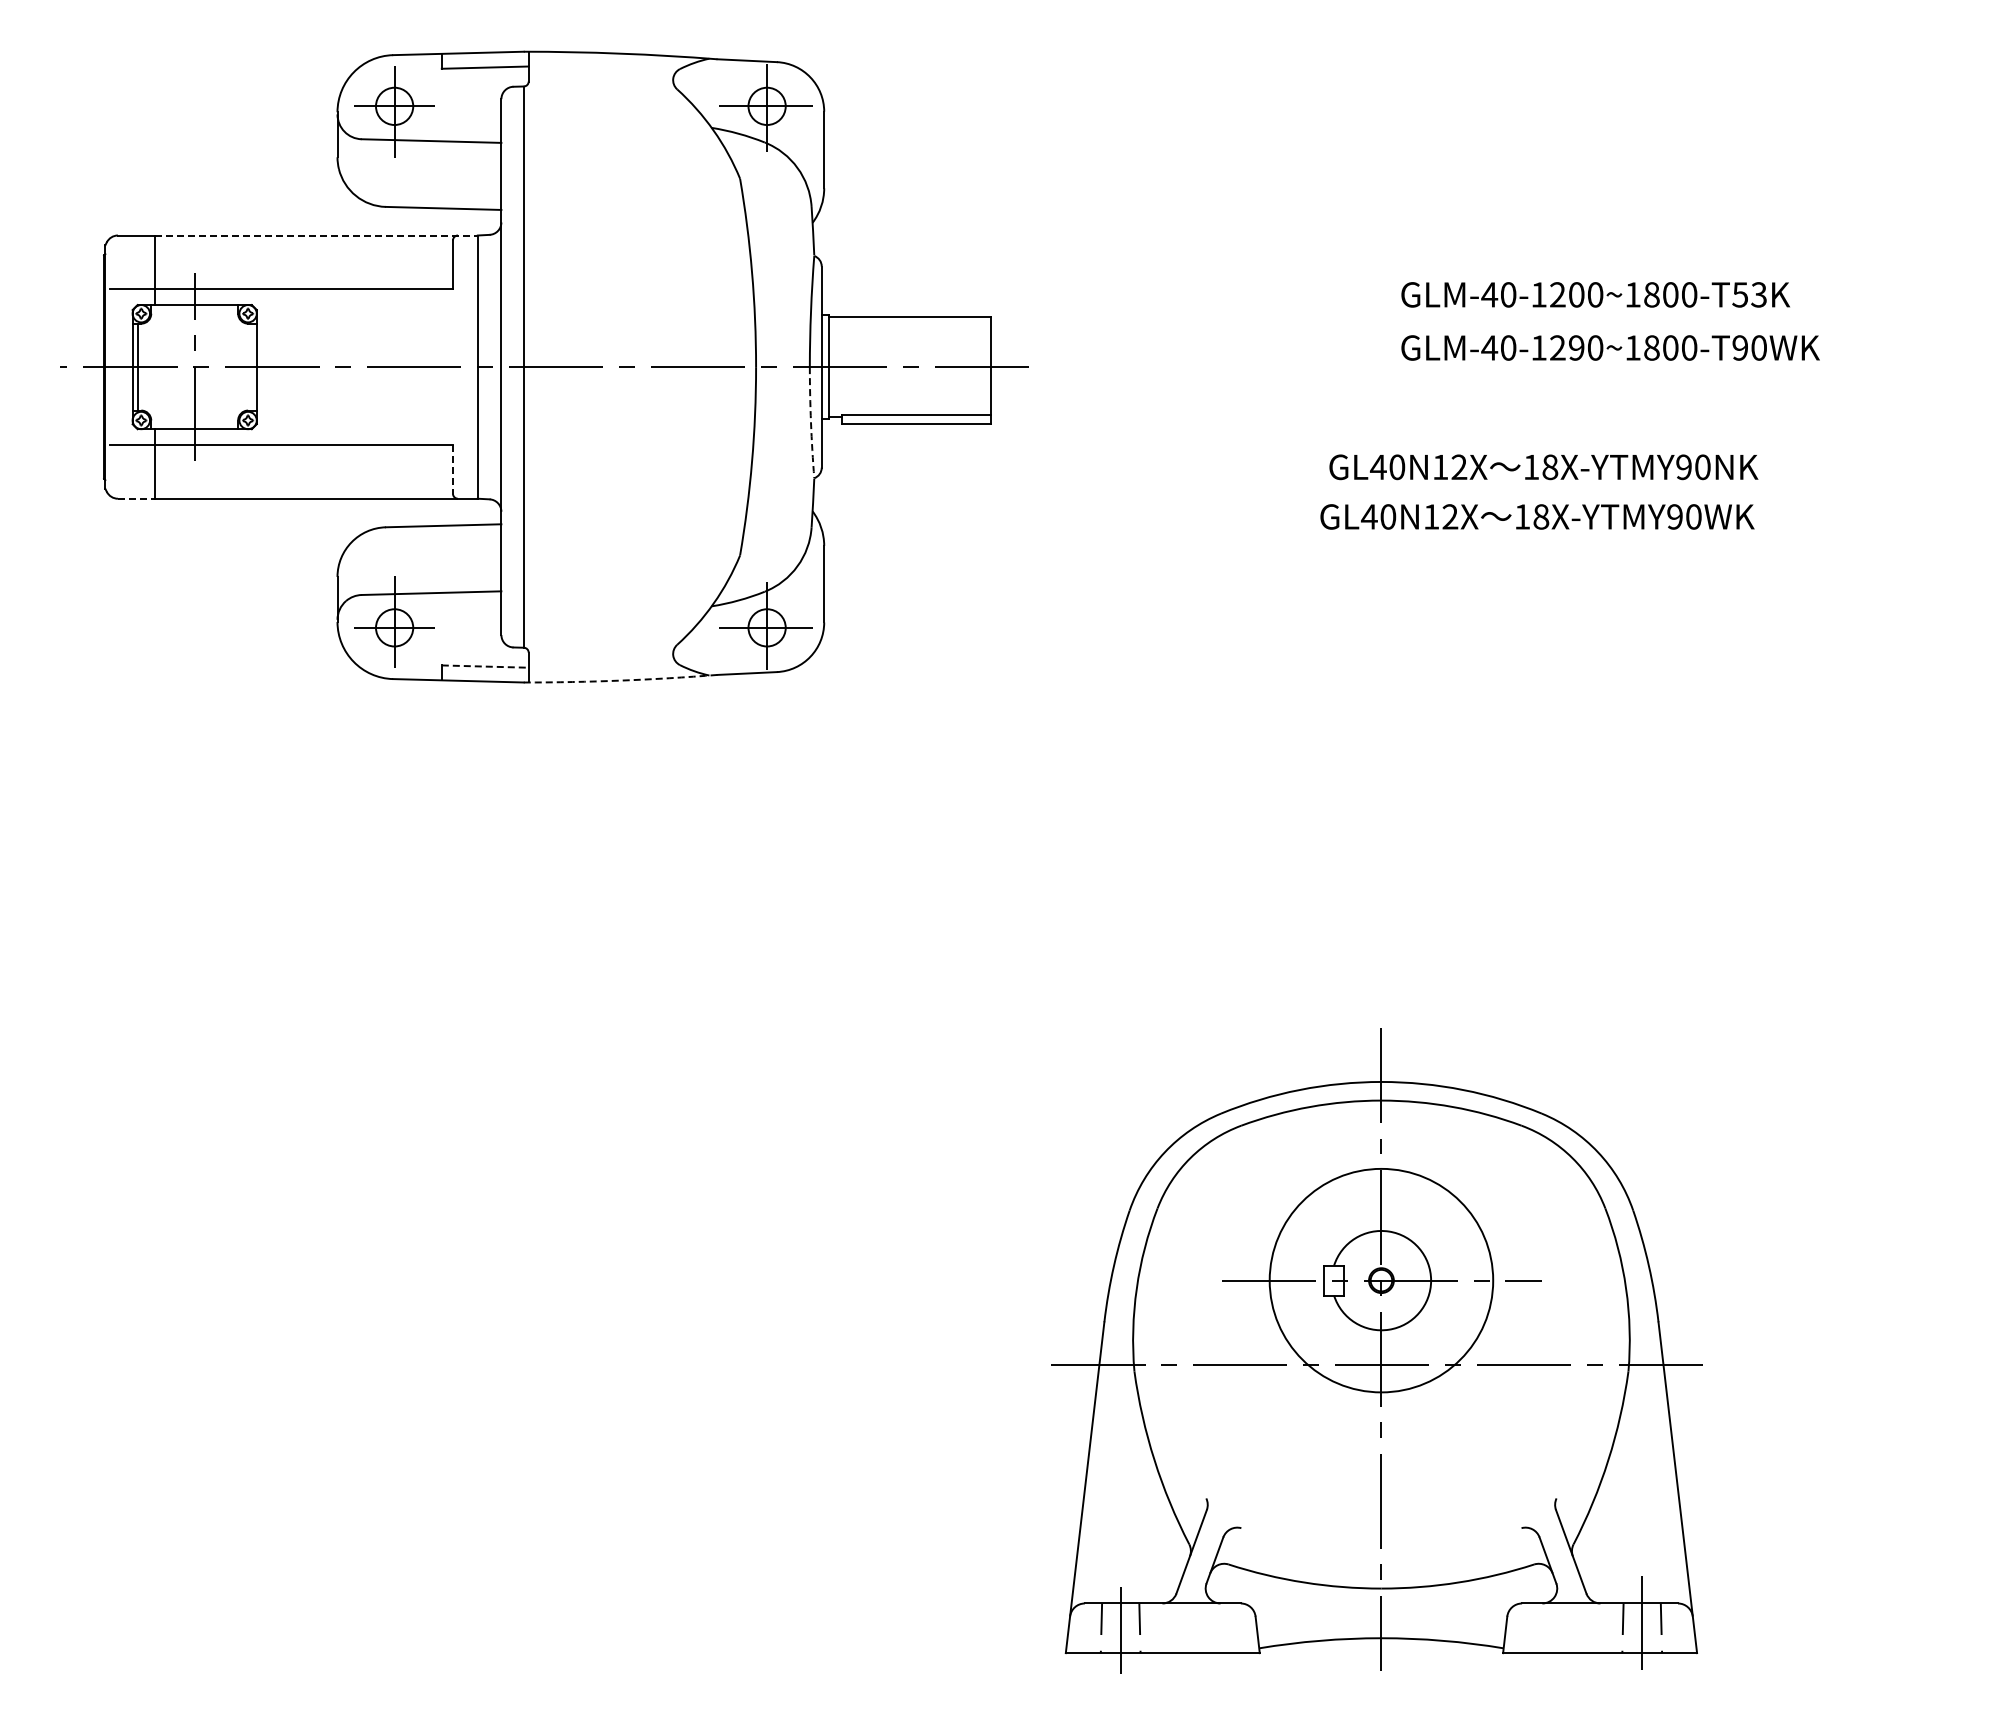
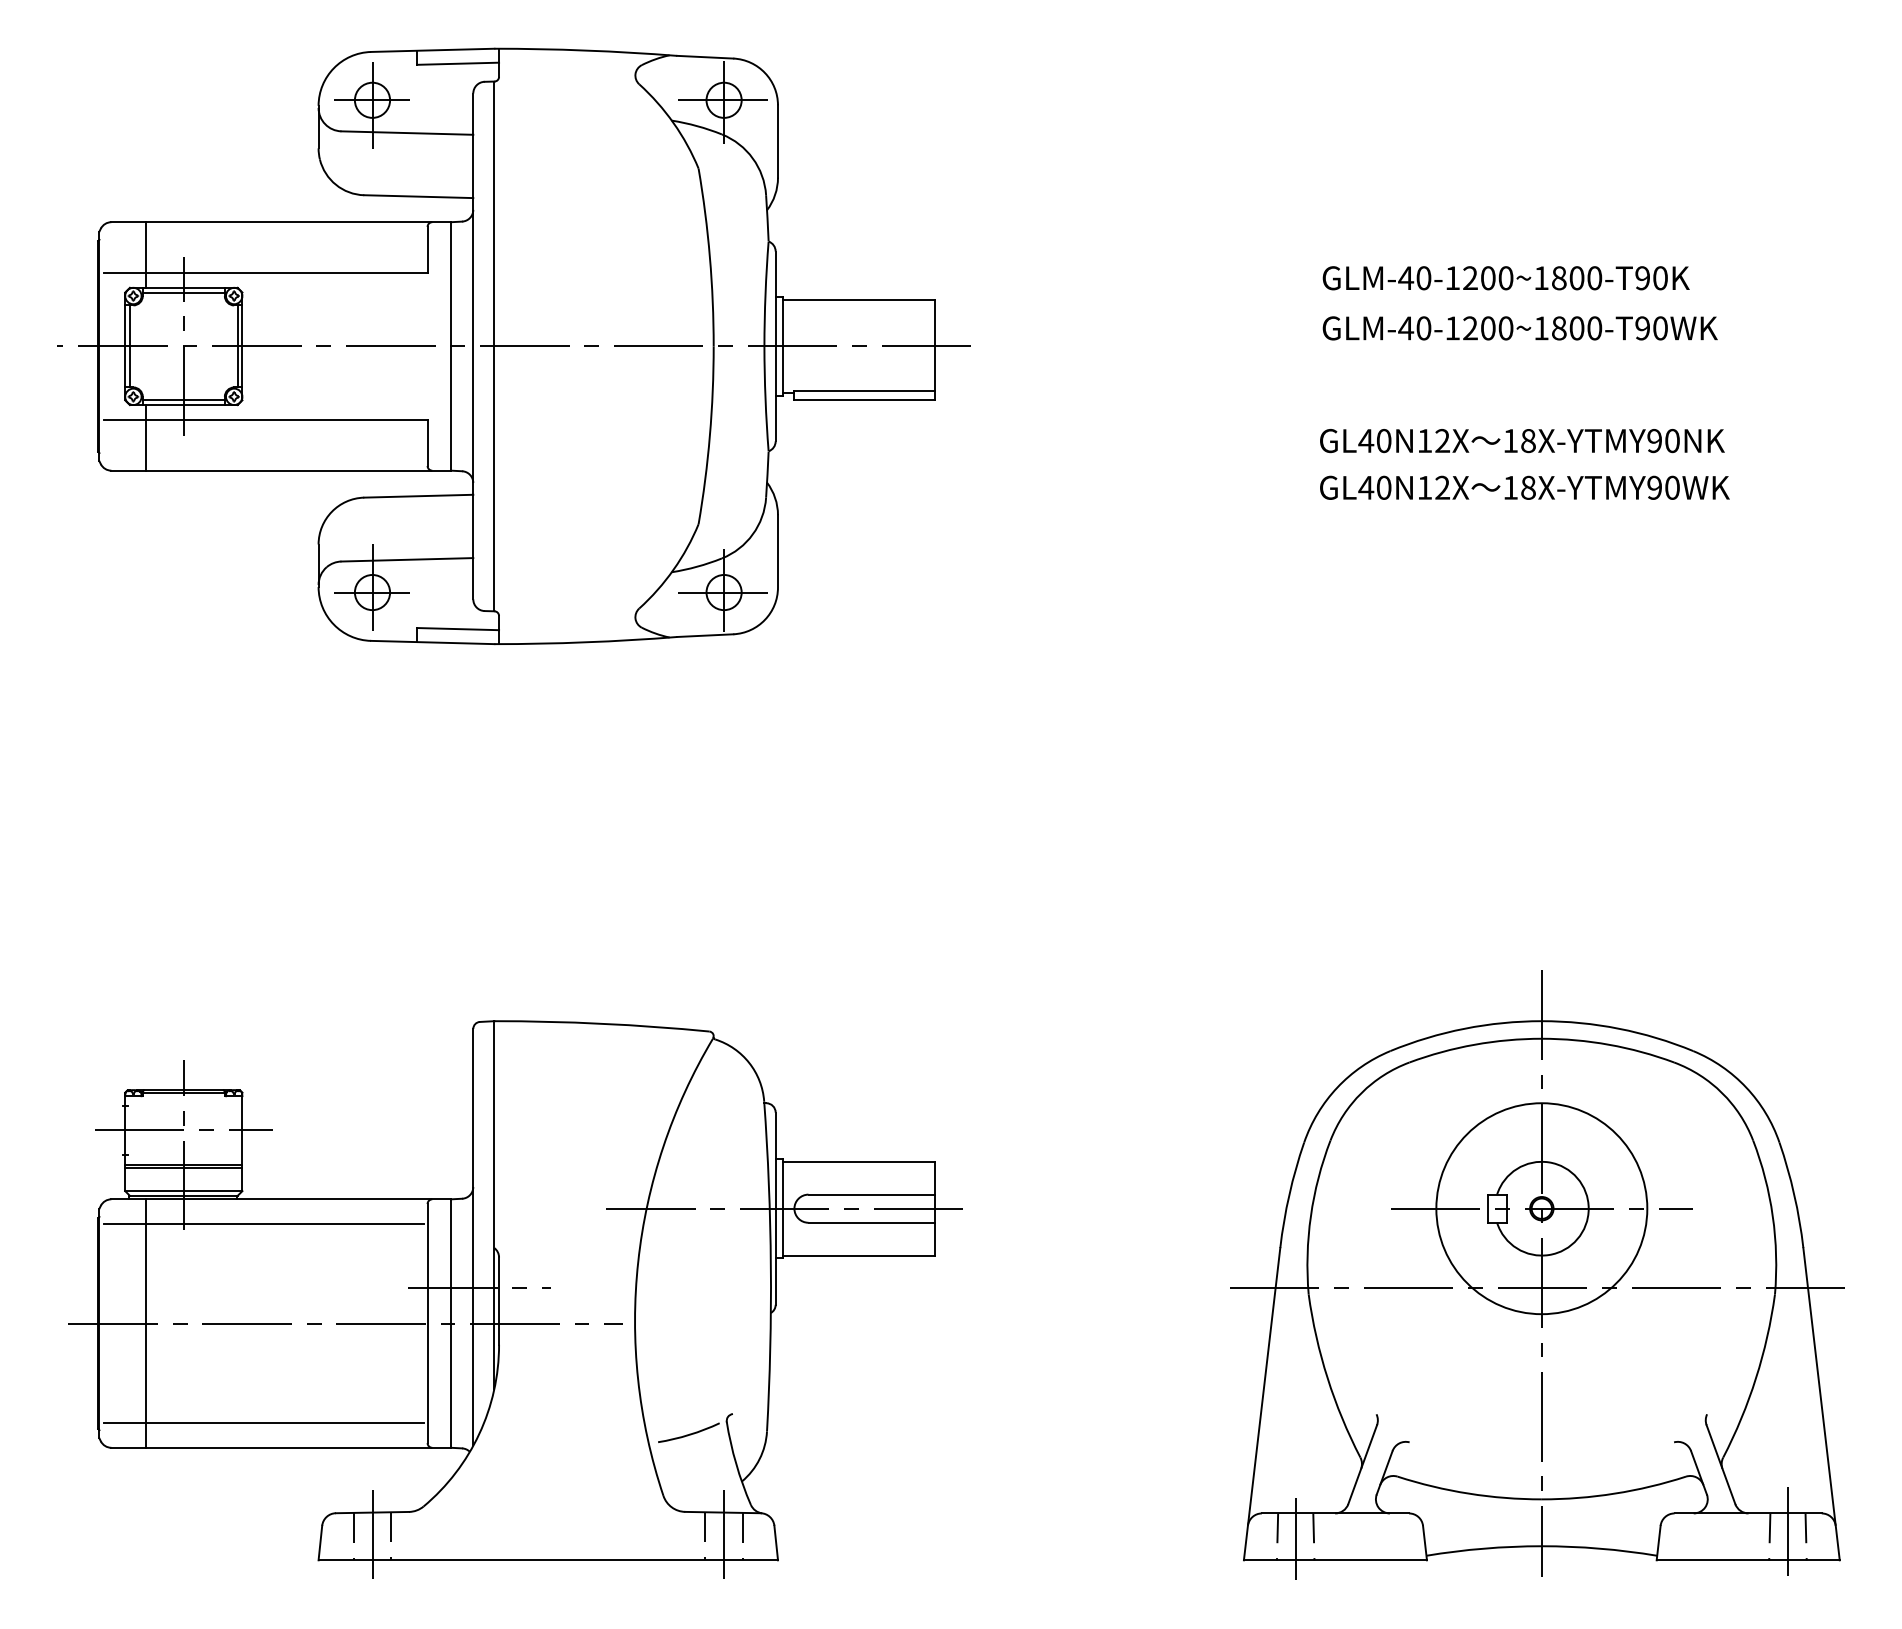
line: (316, 235) -> (298, 222), dashed -> solid
text: (1749, 294) -> (1651, 277), GLM-40-1200~1800-T53K -> GLM-40-1200~1800-T90K
line: (194, 310) -> (183, 292), added
text: (1576, 347) -> (1488, 327), GLM-40-1290~1800-T90WK -> GLM-40-1200~1800-T90WK
line: (251, 366) -> (237, 345), added
arc: (811, 422) -> (765, 398), dashed -> solid
line: (194, 424) -> (183, 400), added
text: (1543, 467) -> (1522, 441), moved
line: (452, 470) -> (427, 444), dashed -> solid
line: (136, 498) -> (128, 470), dashed -> solid
text: (1537, 516) -> (1524, 487), moved
line: (485, 666) -> (458, 629), dashed -> solid
arc: (620, 680) -> (585, 642), dashed -> solid
part: (1376, 1350) -> (1537, 1274), moved
part: (546, 1376) -> (515, 1299), added

